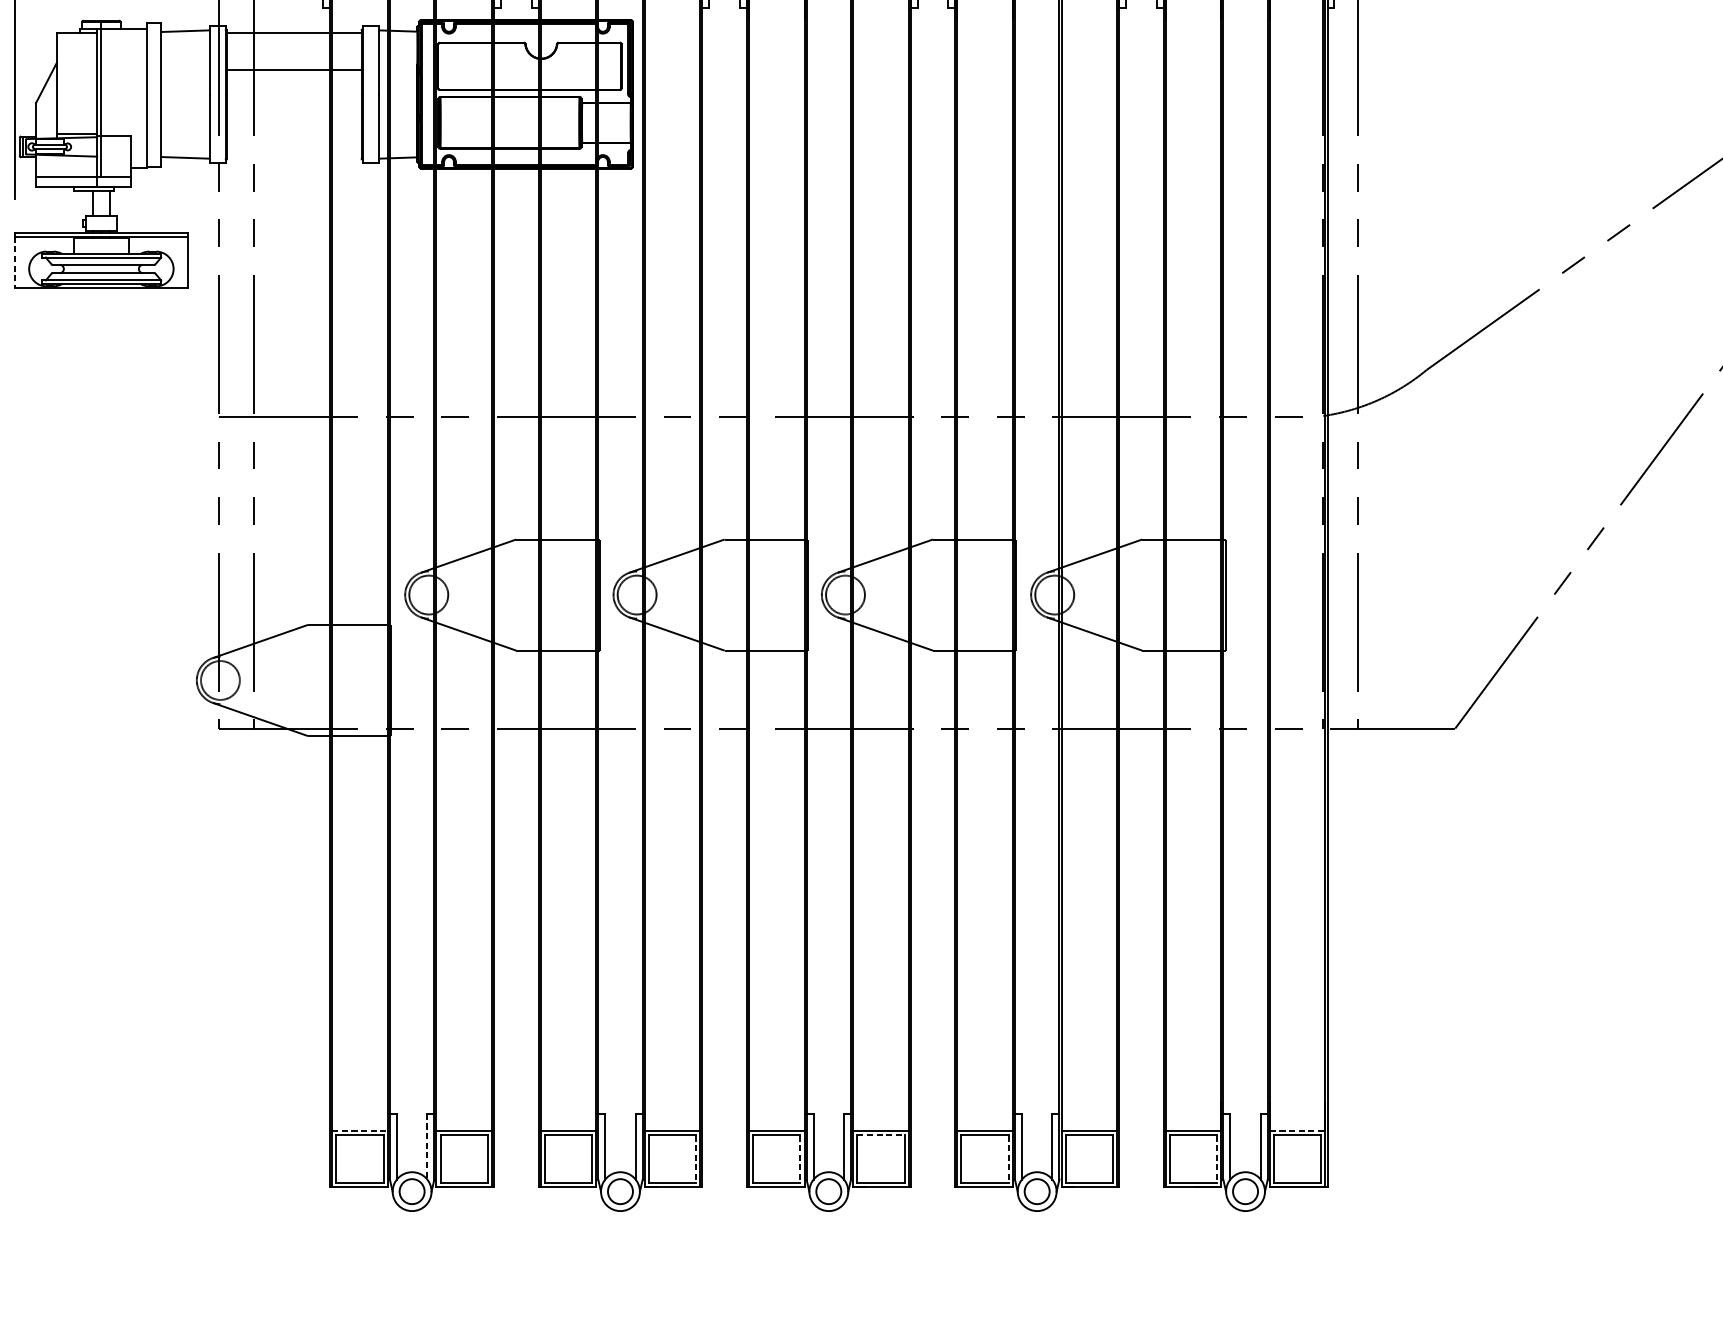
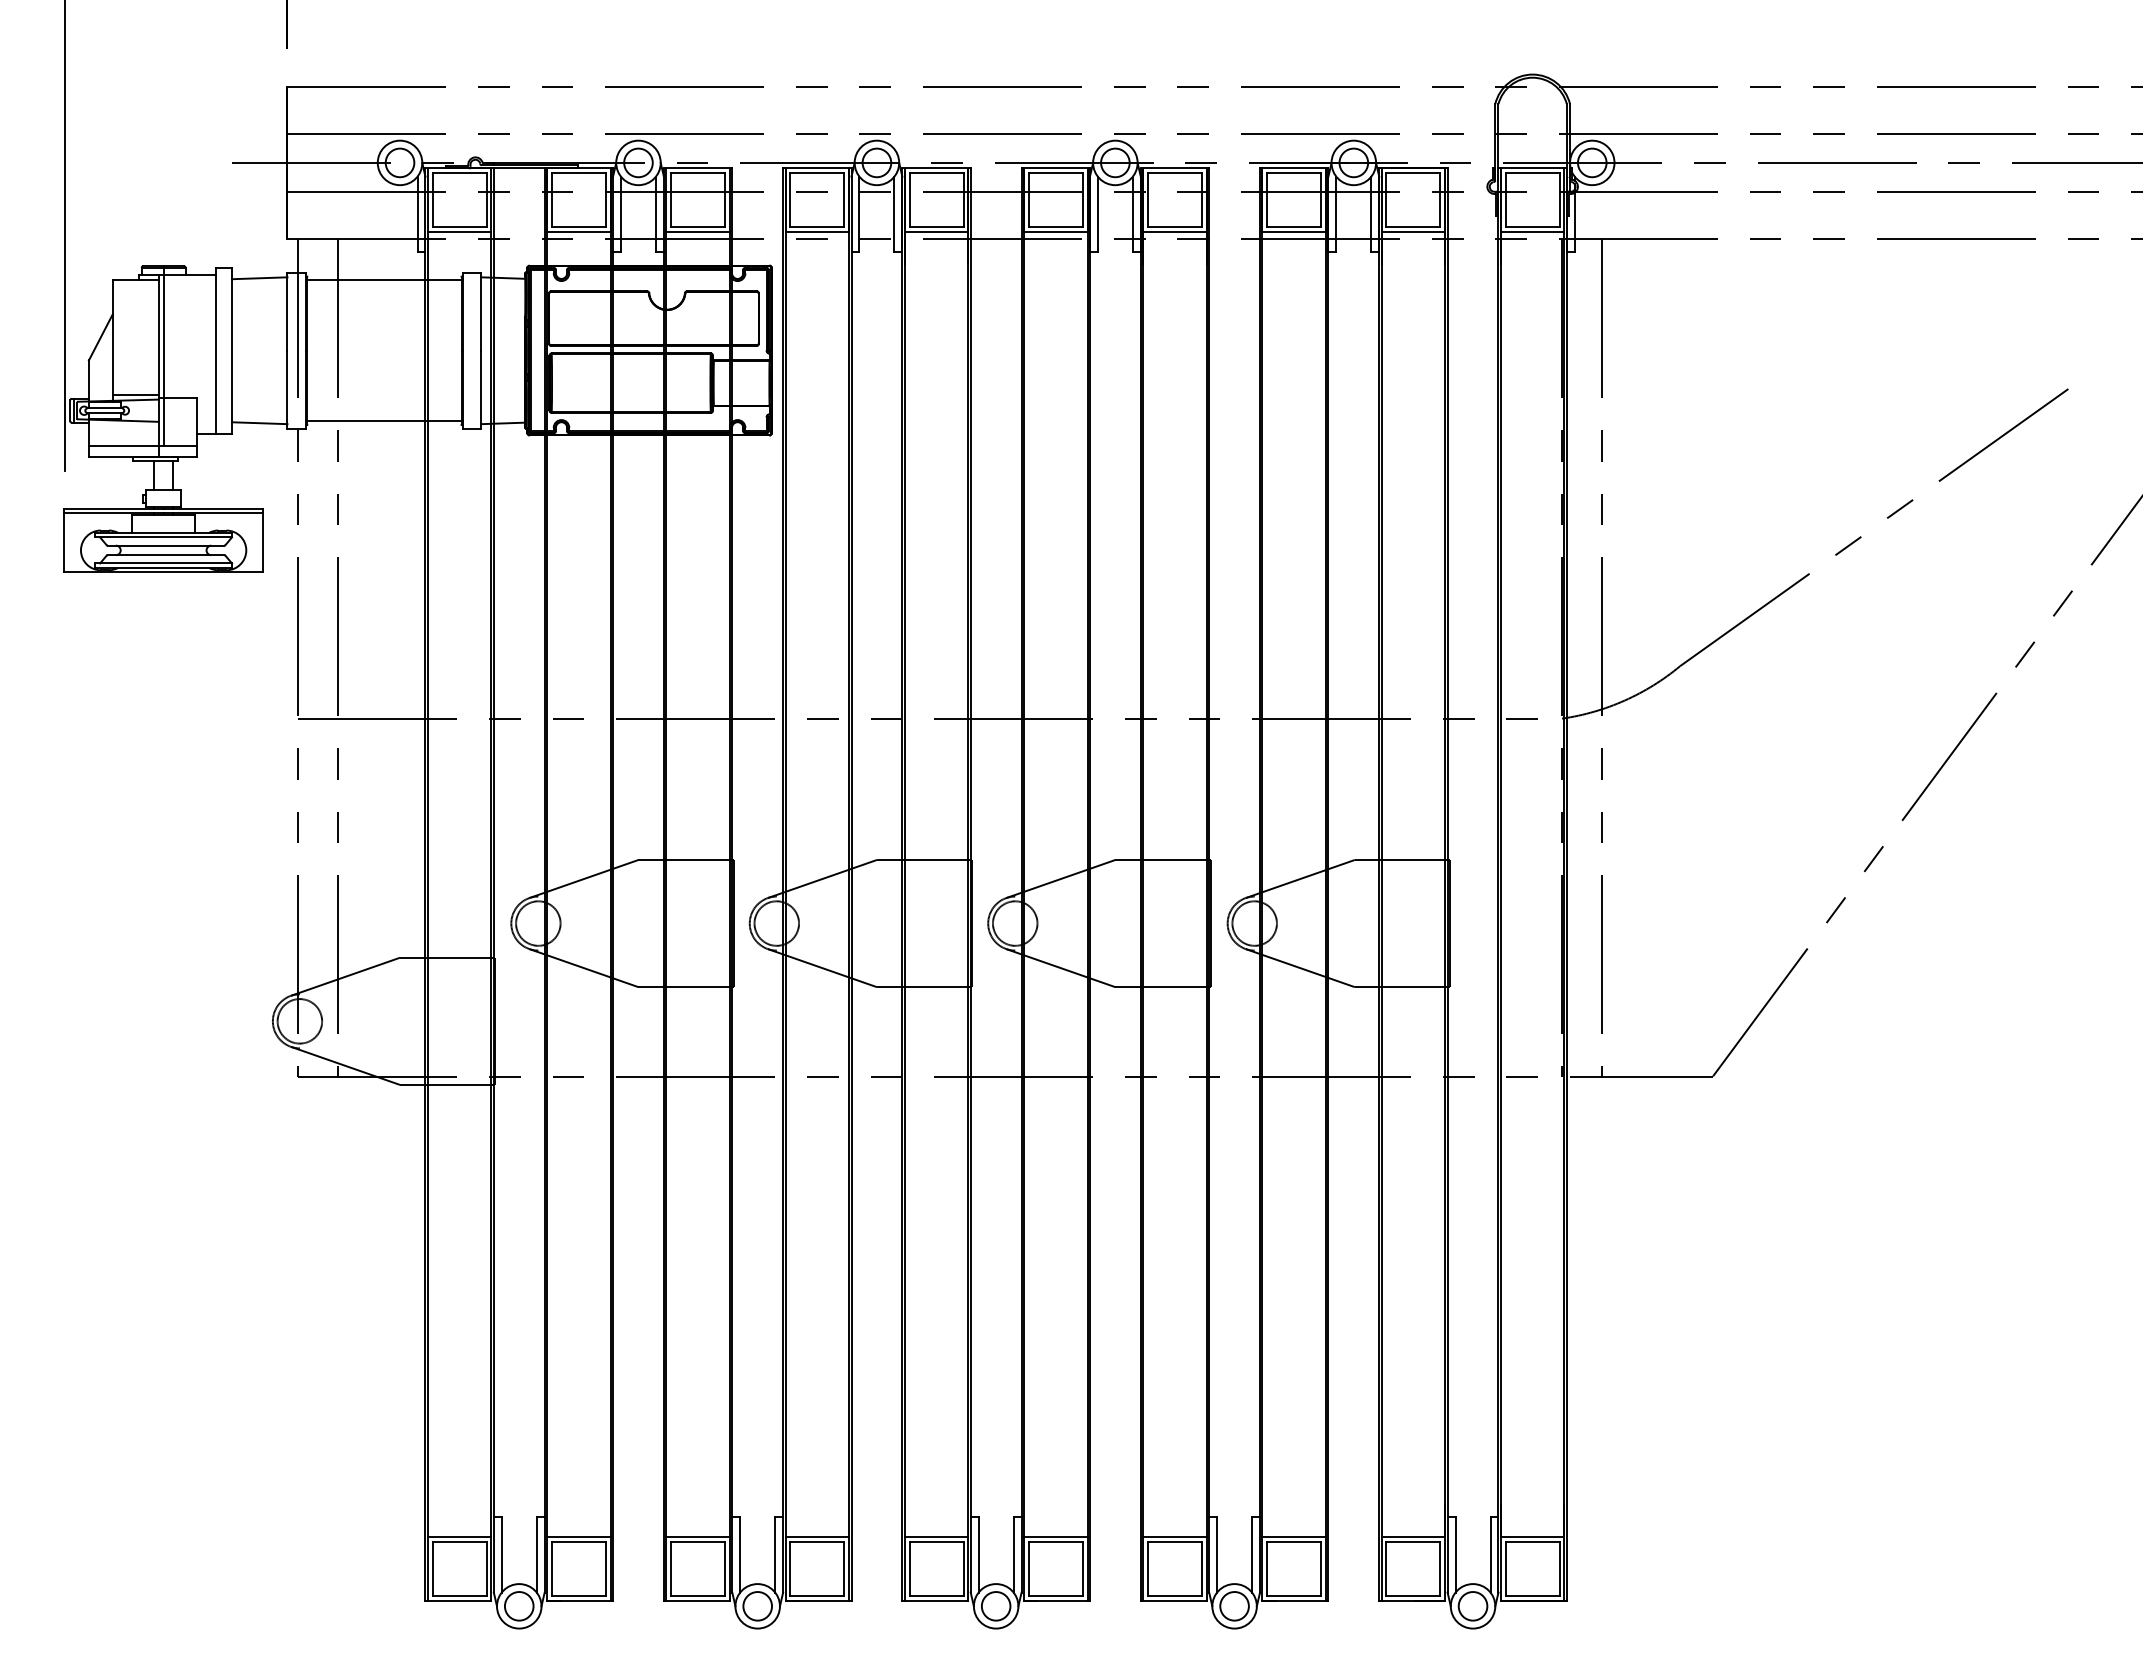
line: (294, 70) -> (384, 421), moved
line: (14, 262) -> (64, 543), dashed -> solid
line: (359, 1131) -> (459, 1537), dashed -> solid
line: (1297, 1131) -> (1532, 1537), dashed -> solid
line: (881, 1135) -> (1056, 1541), dashed -> solid
line: (427, 1146) -> (536, 1554), dashed -> solid
line: (696, 1159) -> (844, 1569), dashed -> solid
line: (800, 1159) -> (963, 1569), dashed -> solid
line: (1009, 1159) -> (1202, 1569), dashed -> solid
line: (1217, 1159) -> (1440, 1569), dashed -> solid

